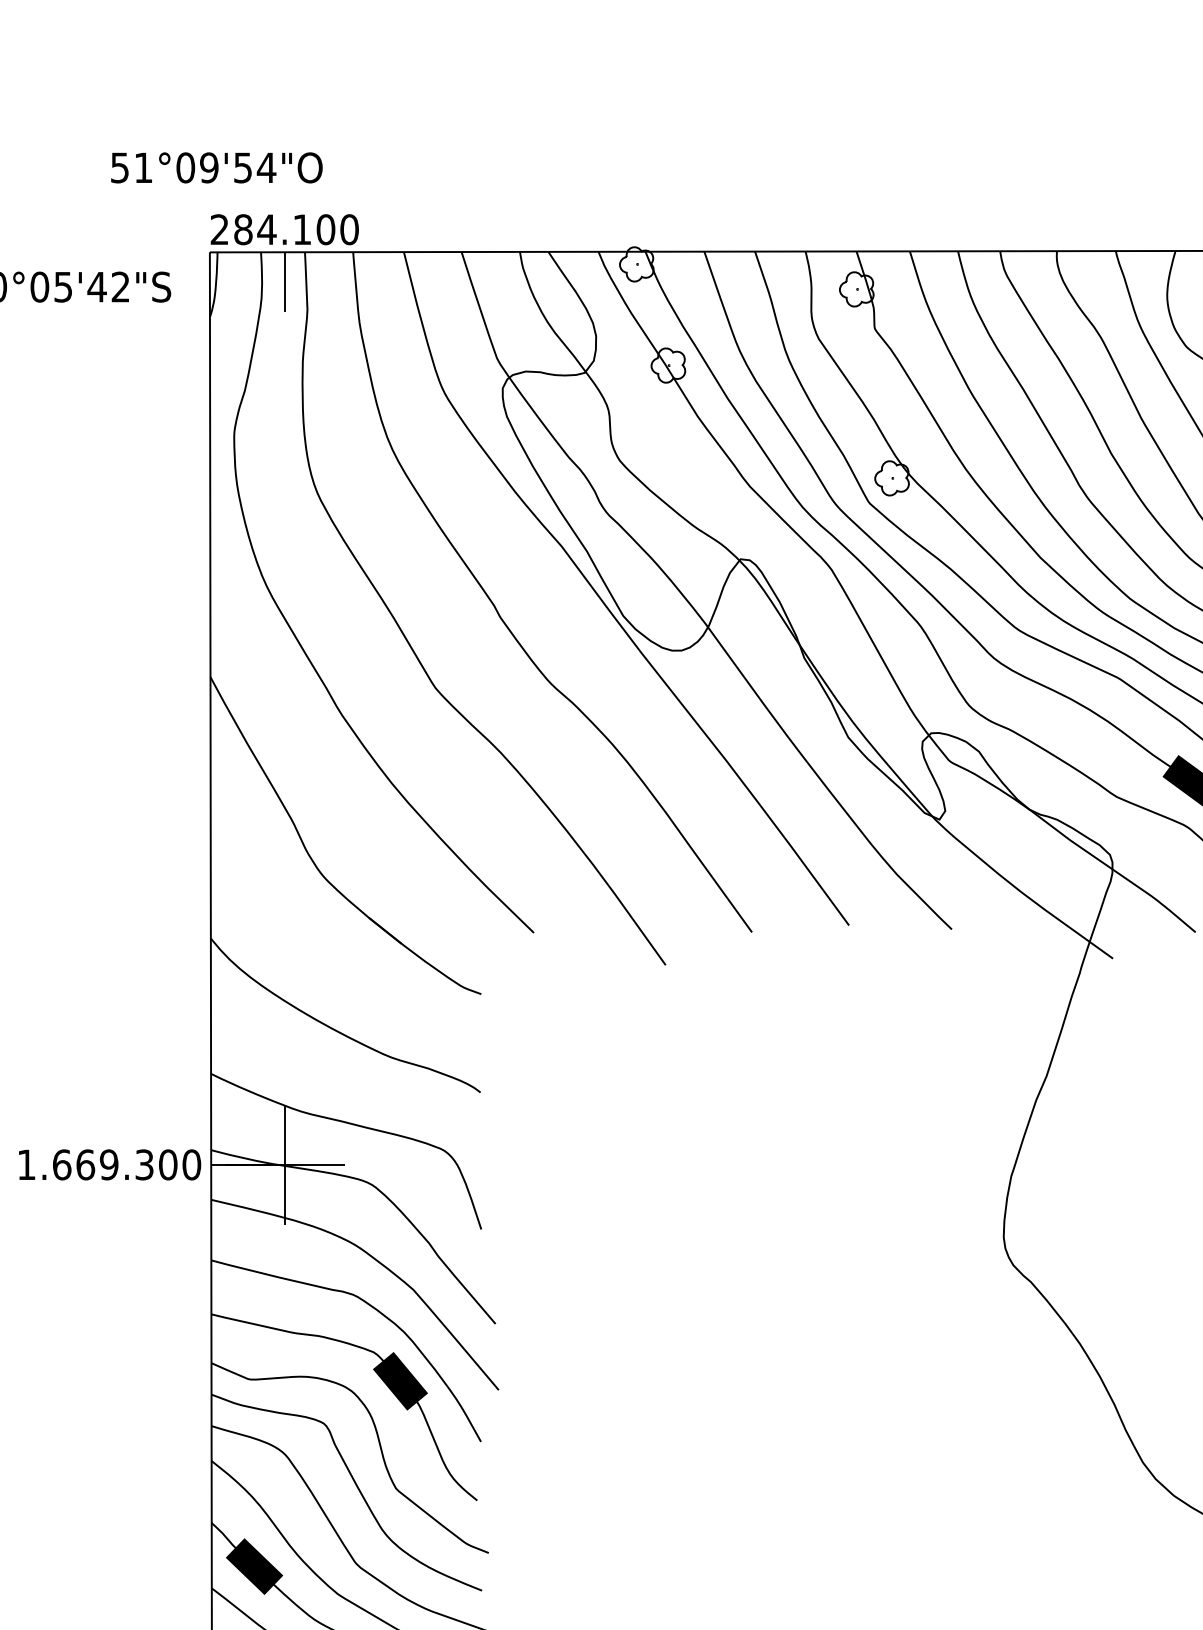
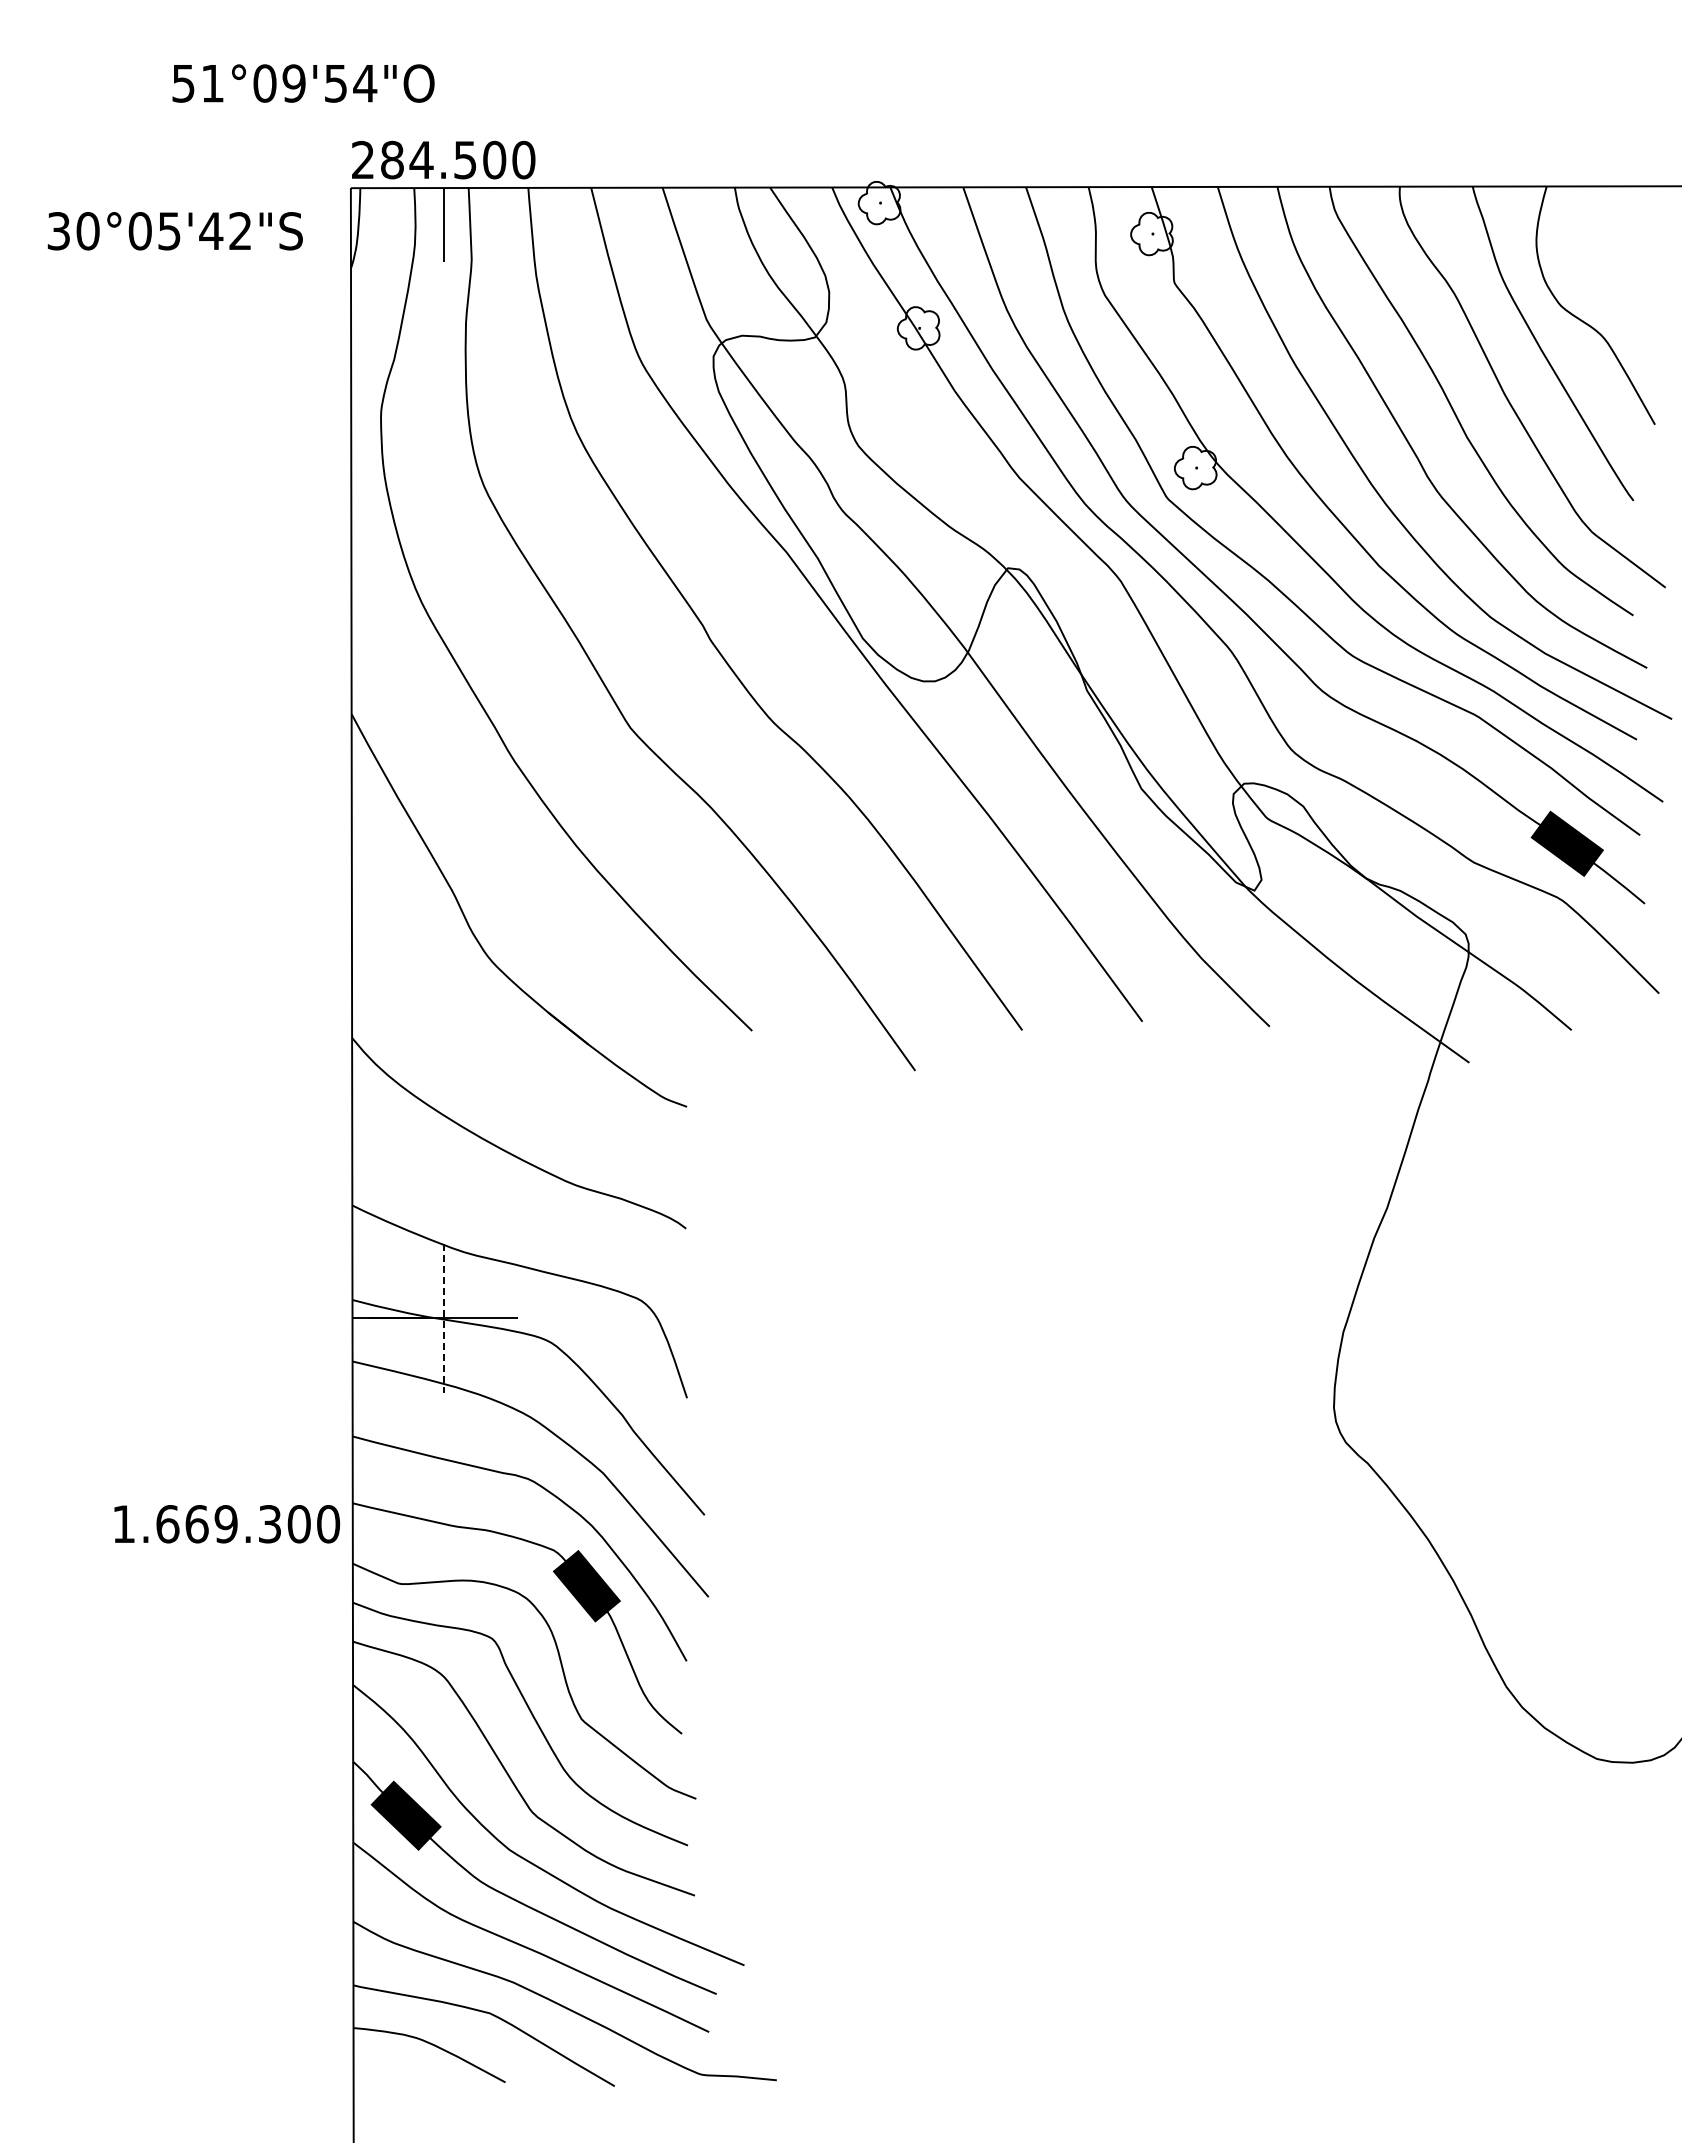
text: (216, 167) -> (303, 83), moved
text: (302, 230) -> (465, 160), 284.100 -> 284.500
text: (110, 1165) -> (227, 1524), moved
line: (284, 1165) -> (443, 1318), solid -> dashed

